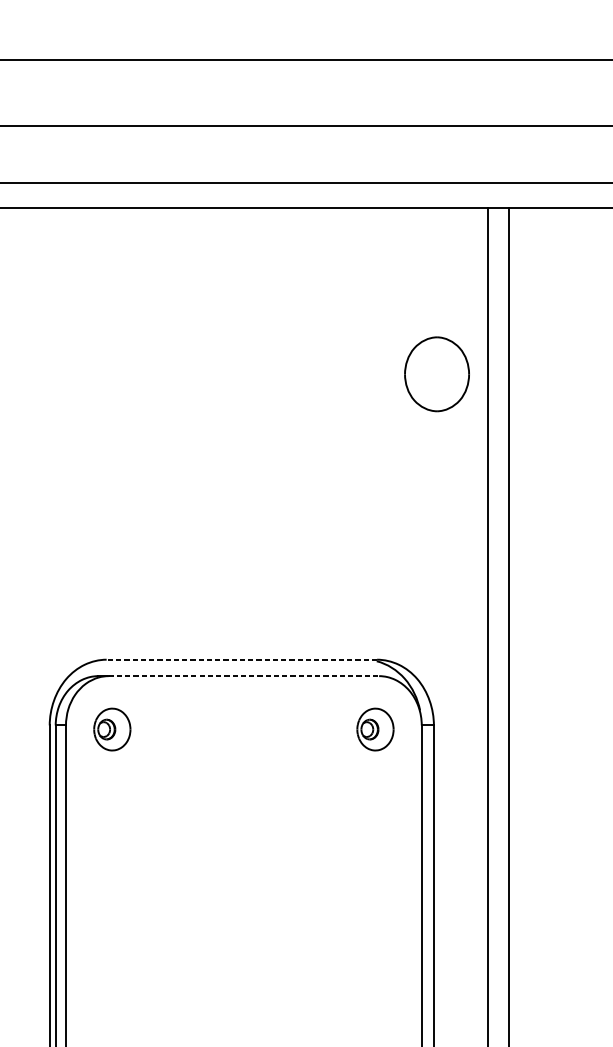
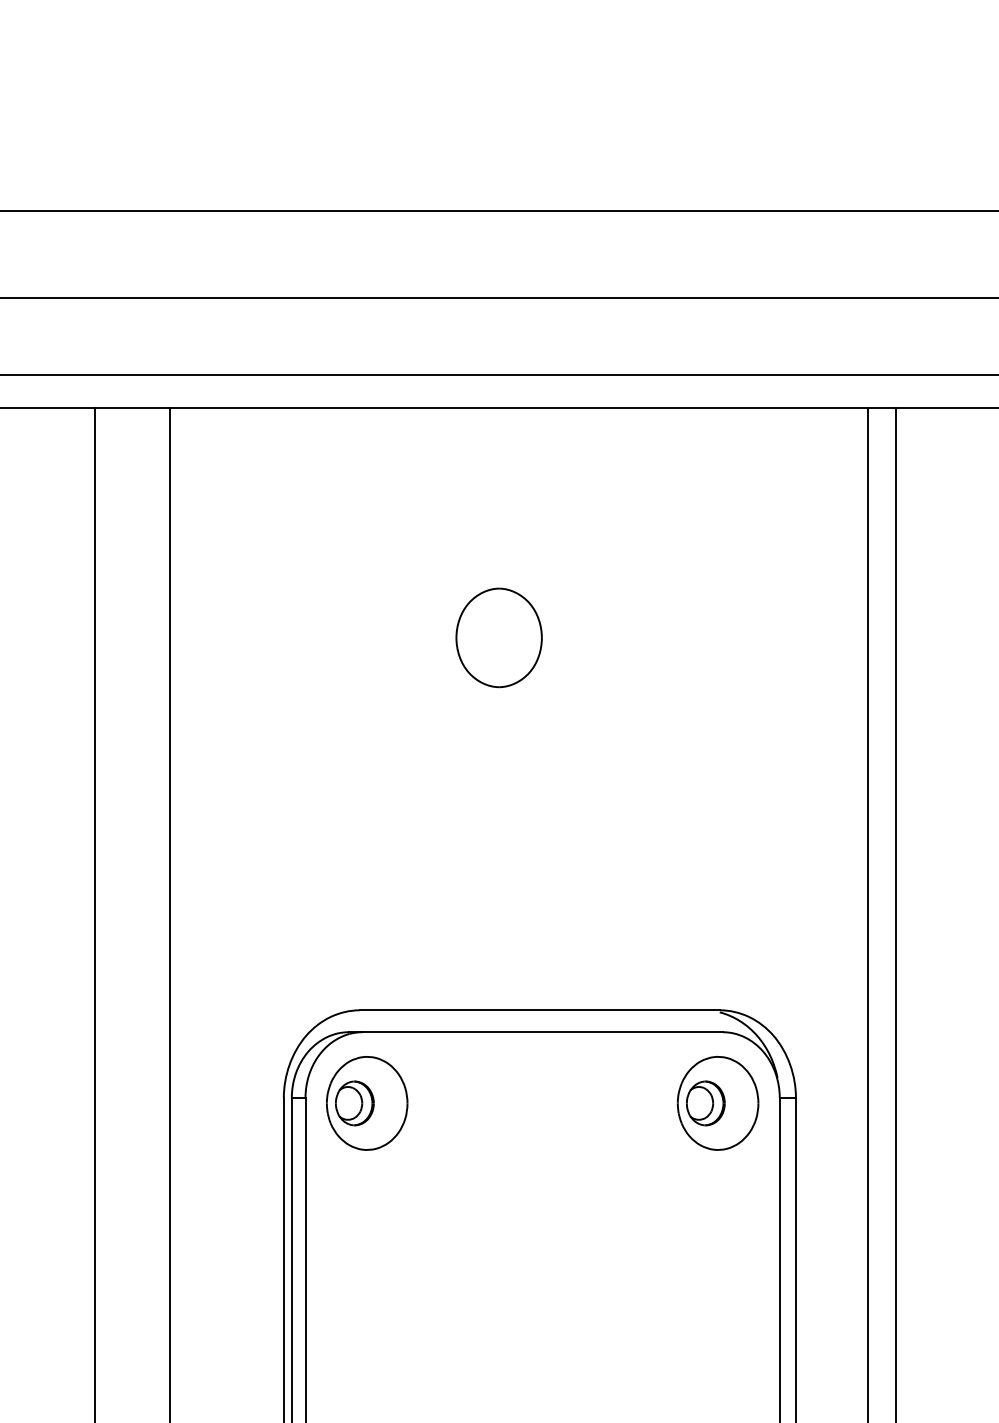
part: (436, 374) -> (498, 637), moved
line: (241, 659) -> (539, 1010), dashed -> solid
line: (244, 676) -> (543, 1032), dashed -> solid
part: (112, 729) -> (367, 1103), size x1.67
part: (375, 729) -> (717, 1103), size x1.67

